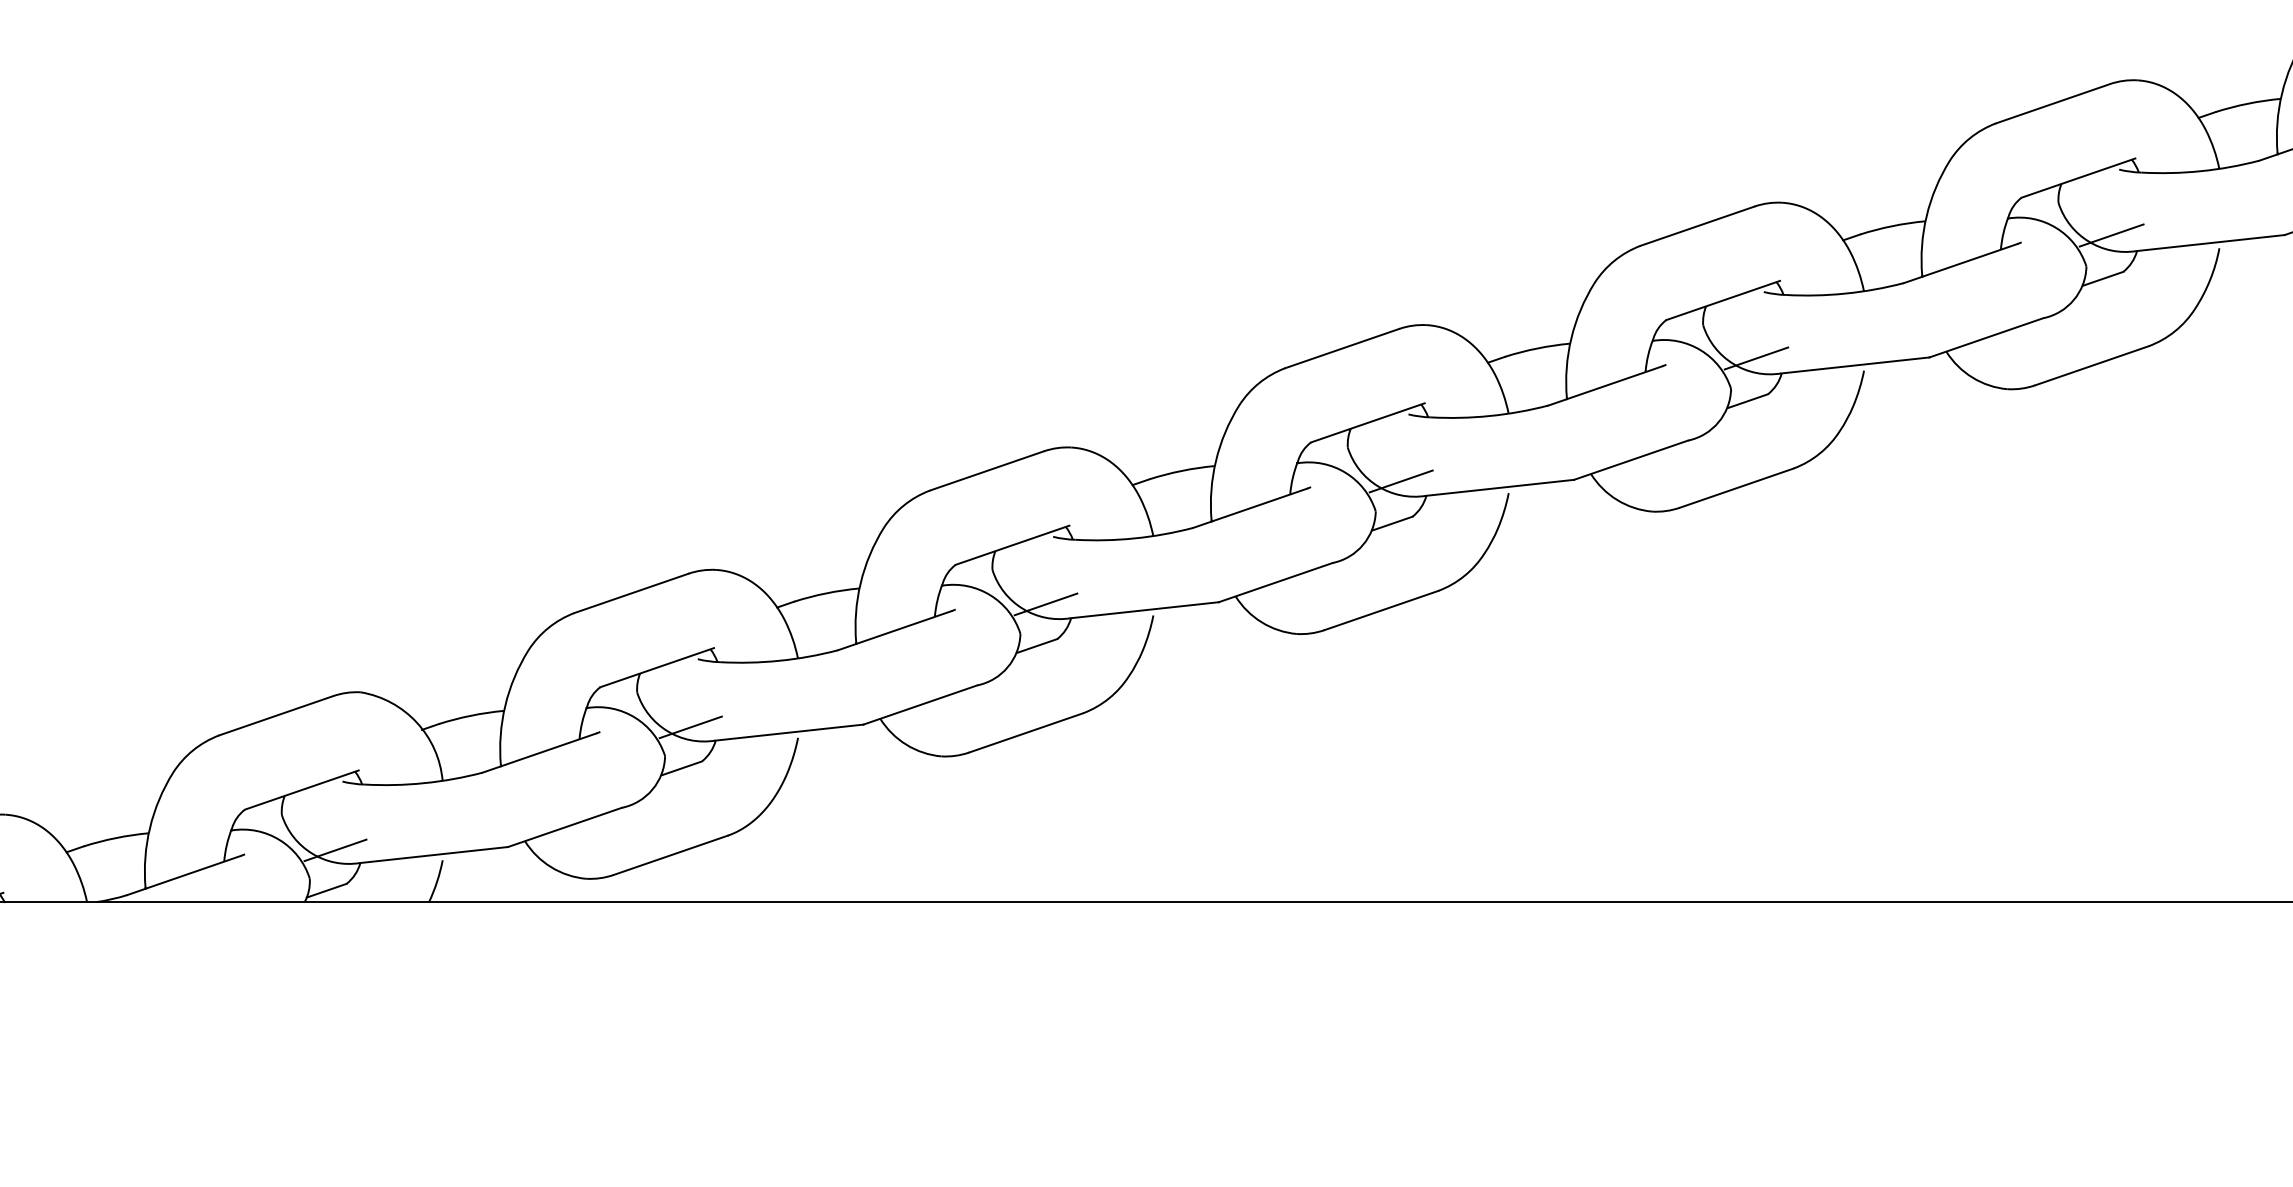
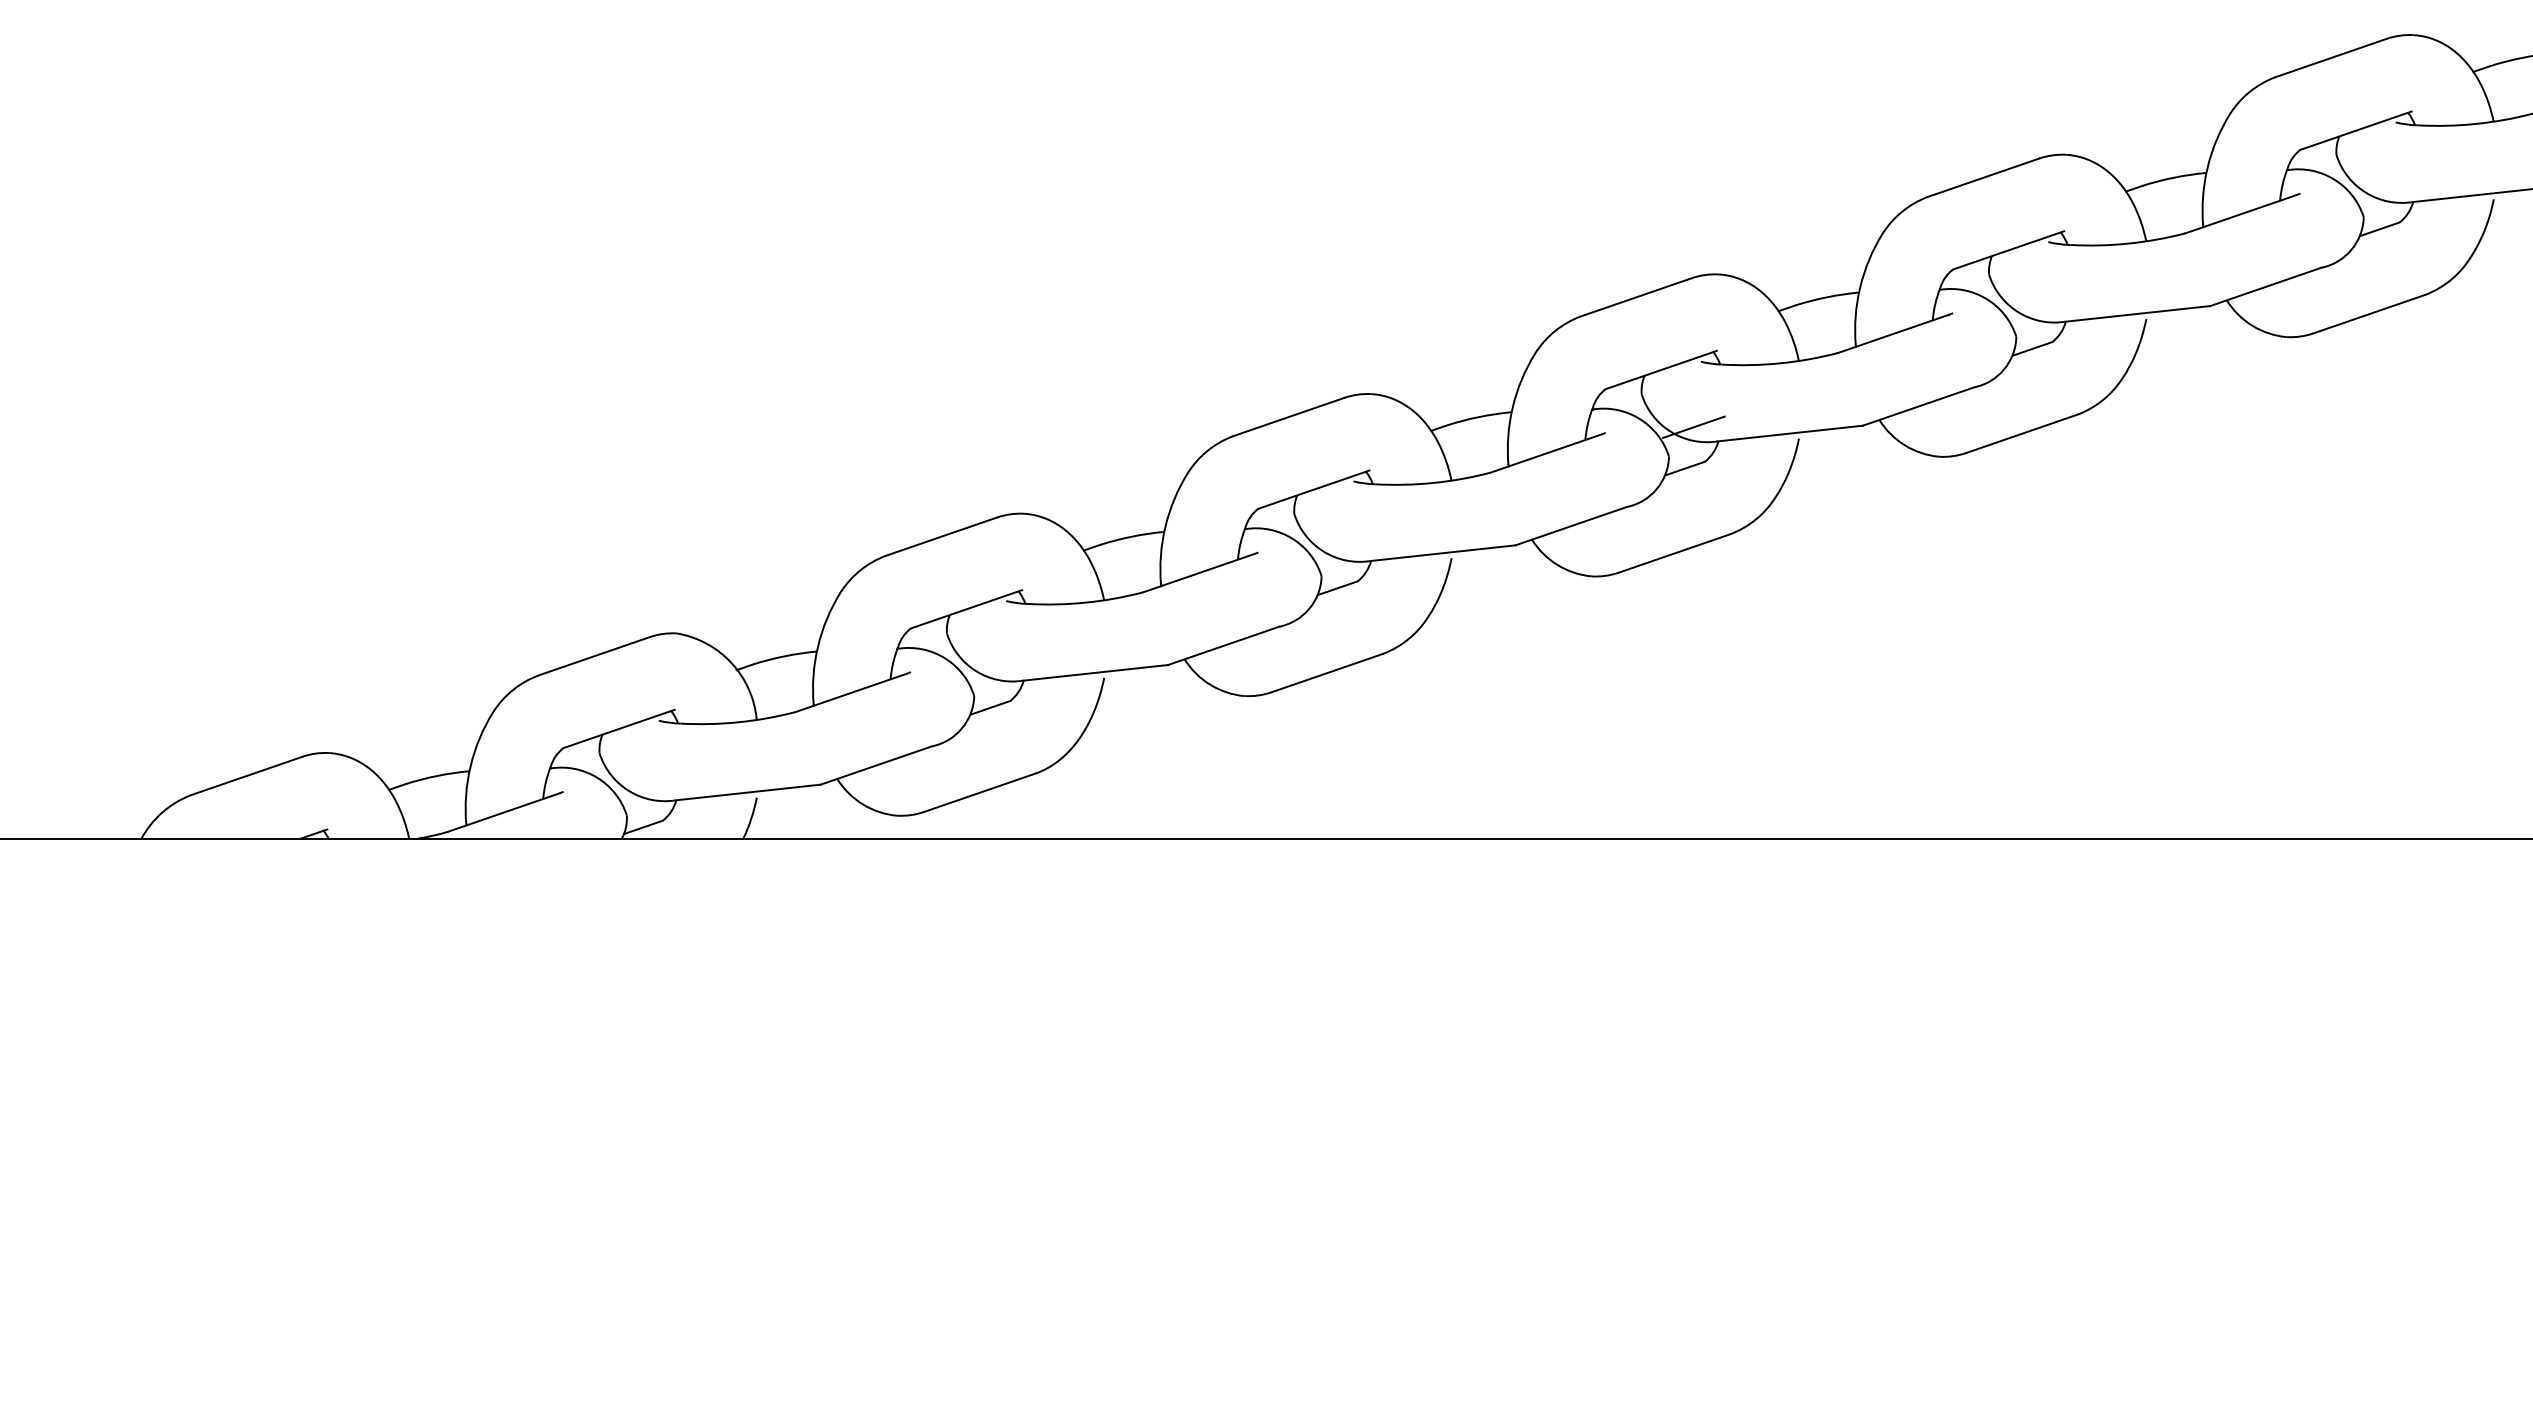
line: (2111, 235) -> (2388, 186), removed
line: (1756, 357) -> (2041, 306), removed
line: (1045, 604) -> (1346, 547), removed
line: (689, 727) -> (998, 667), removed
line: (334, 849) -> (651, 787), removed

